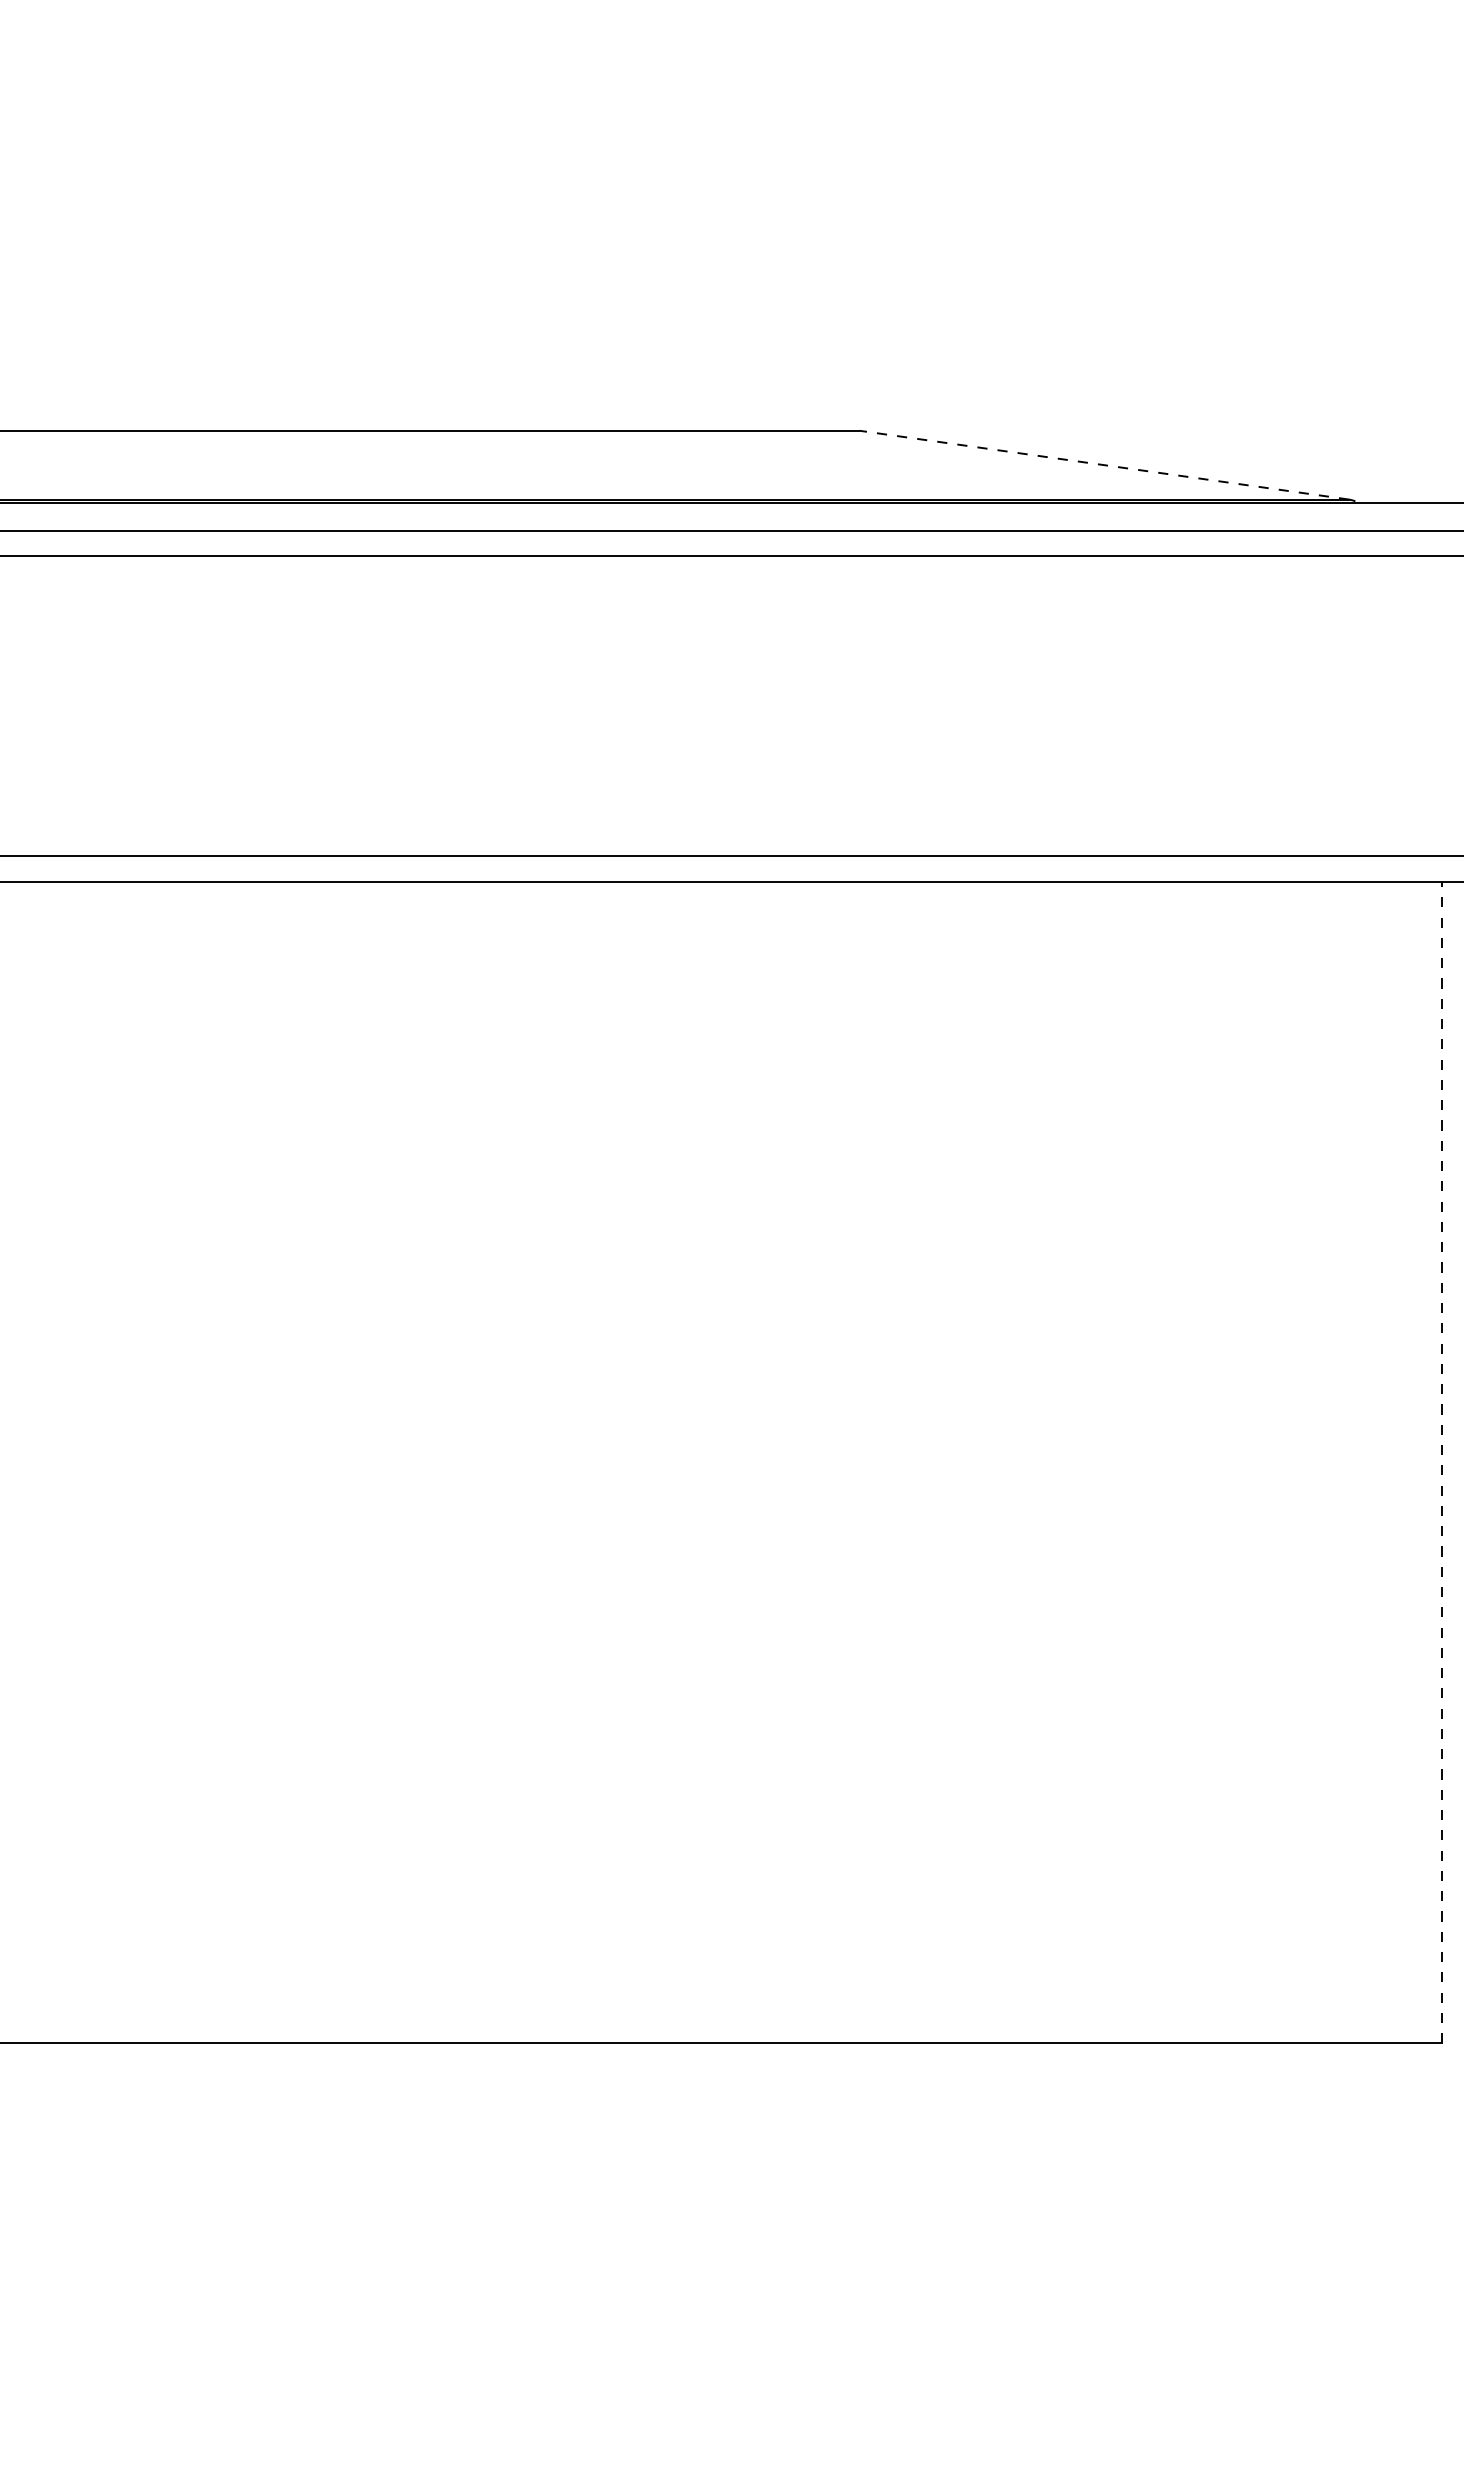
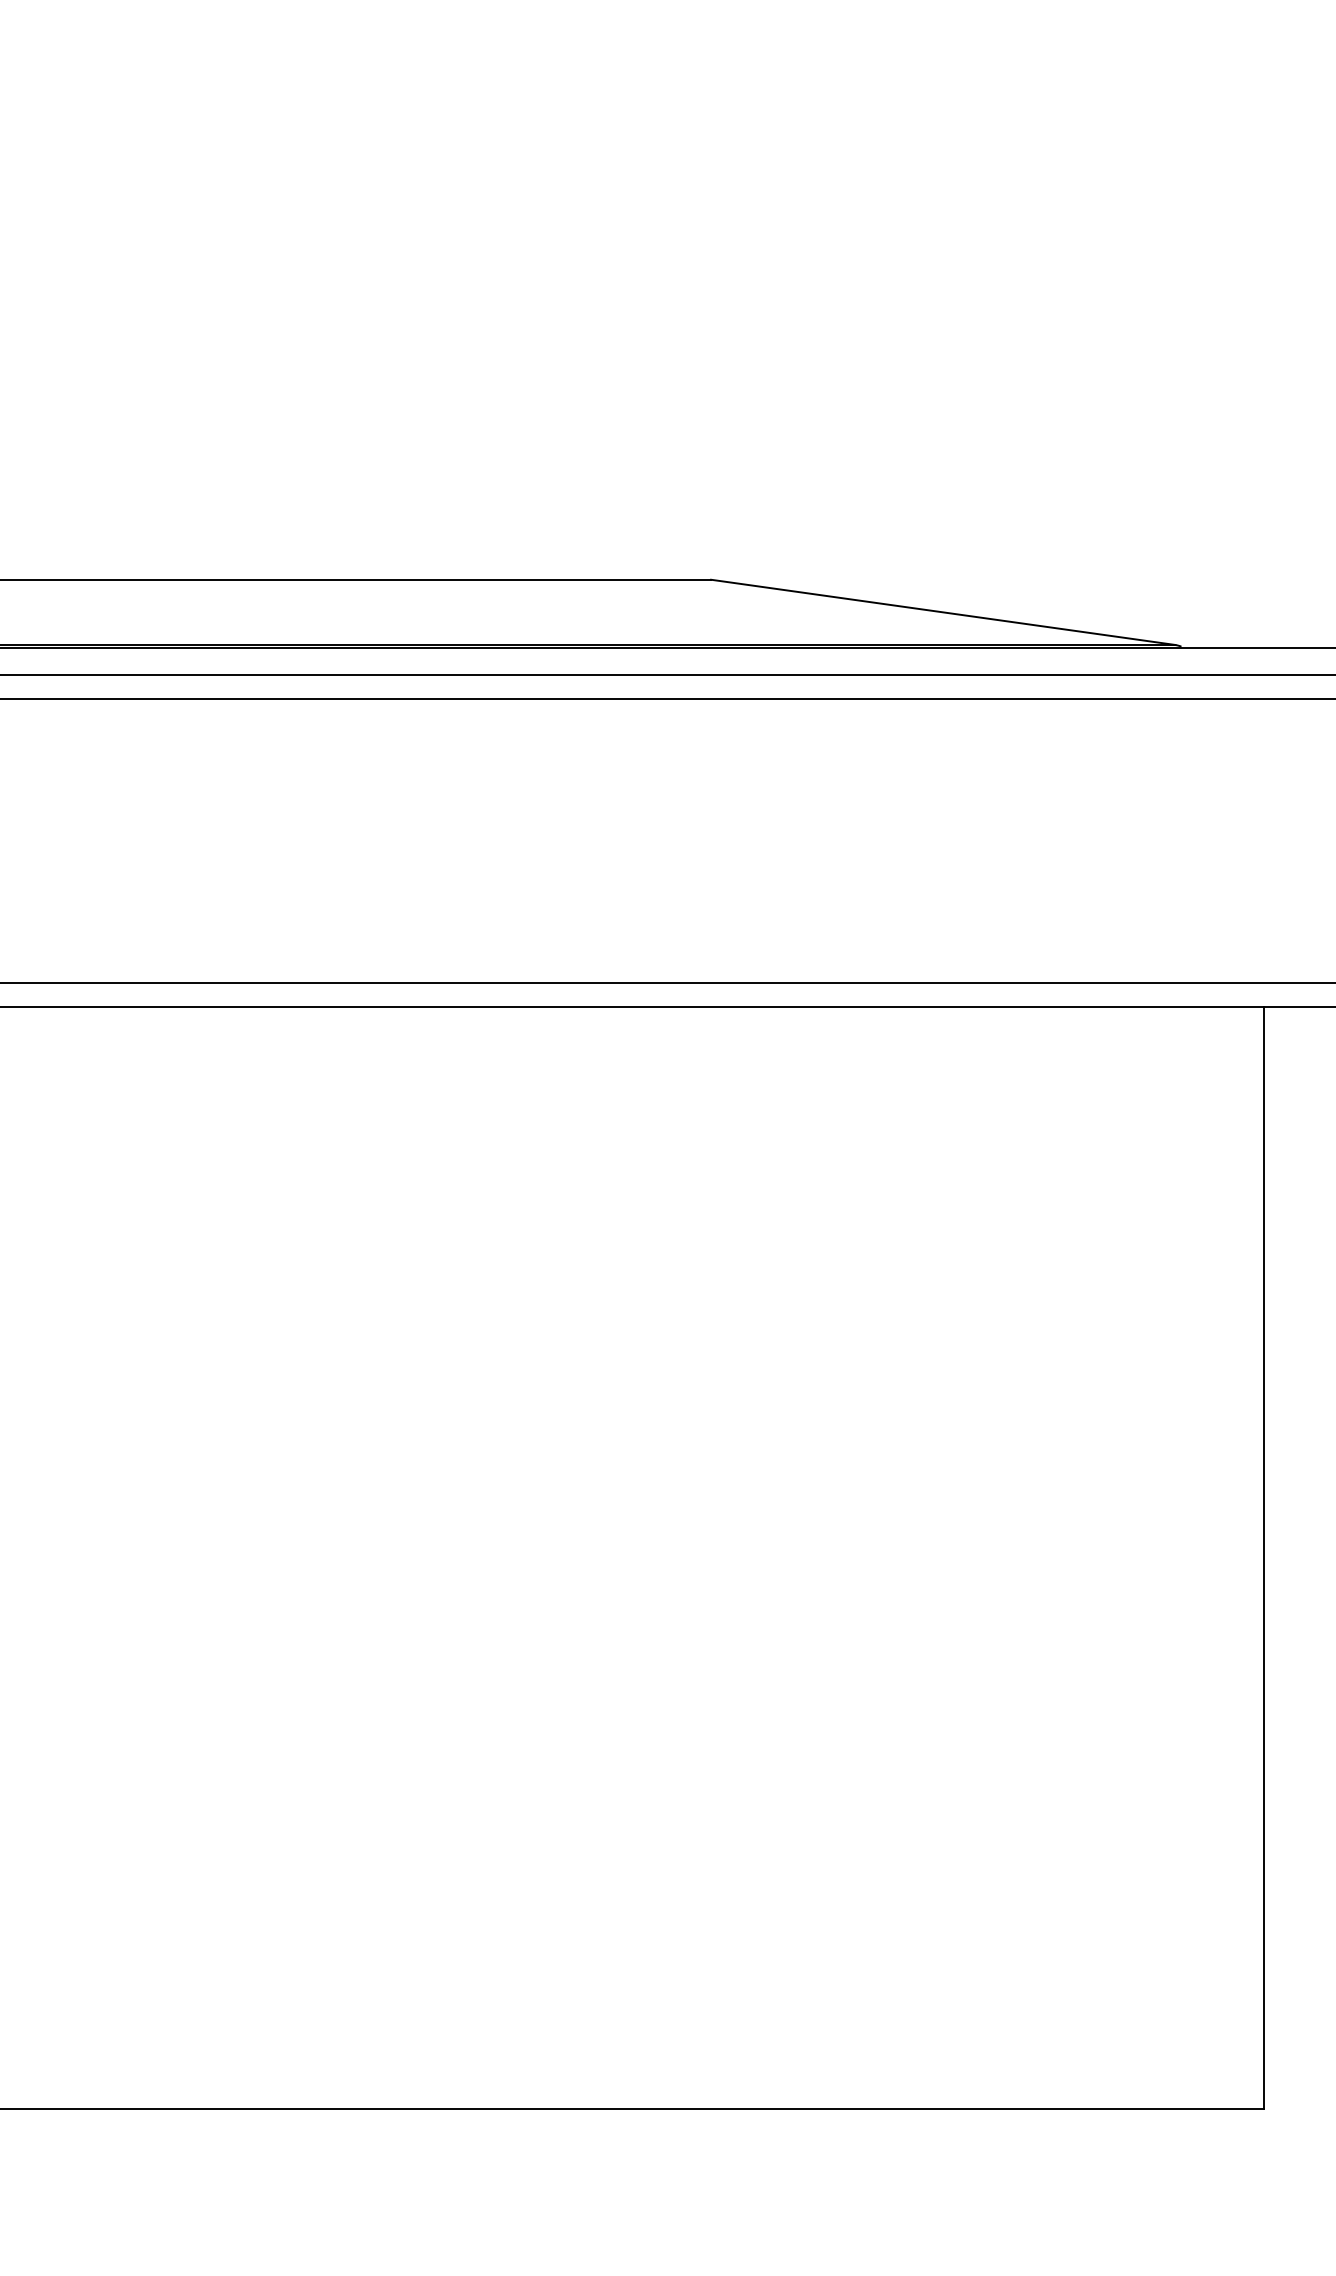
line: (1103, 465) -> (942, 612), dashed -> solid
line: (1442, 1462) -> (1264, 1558), dashed -> solid

